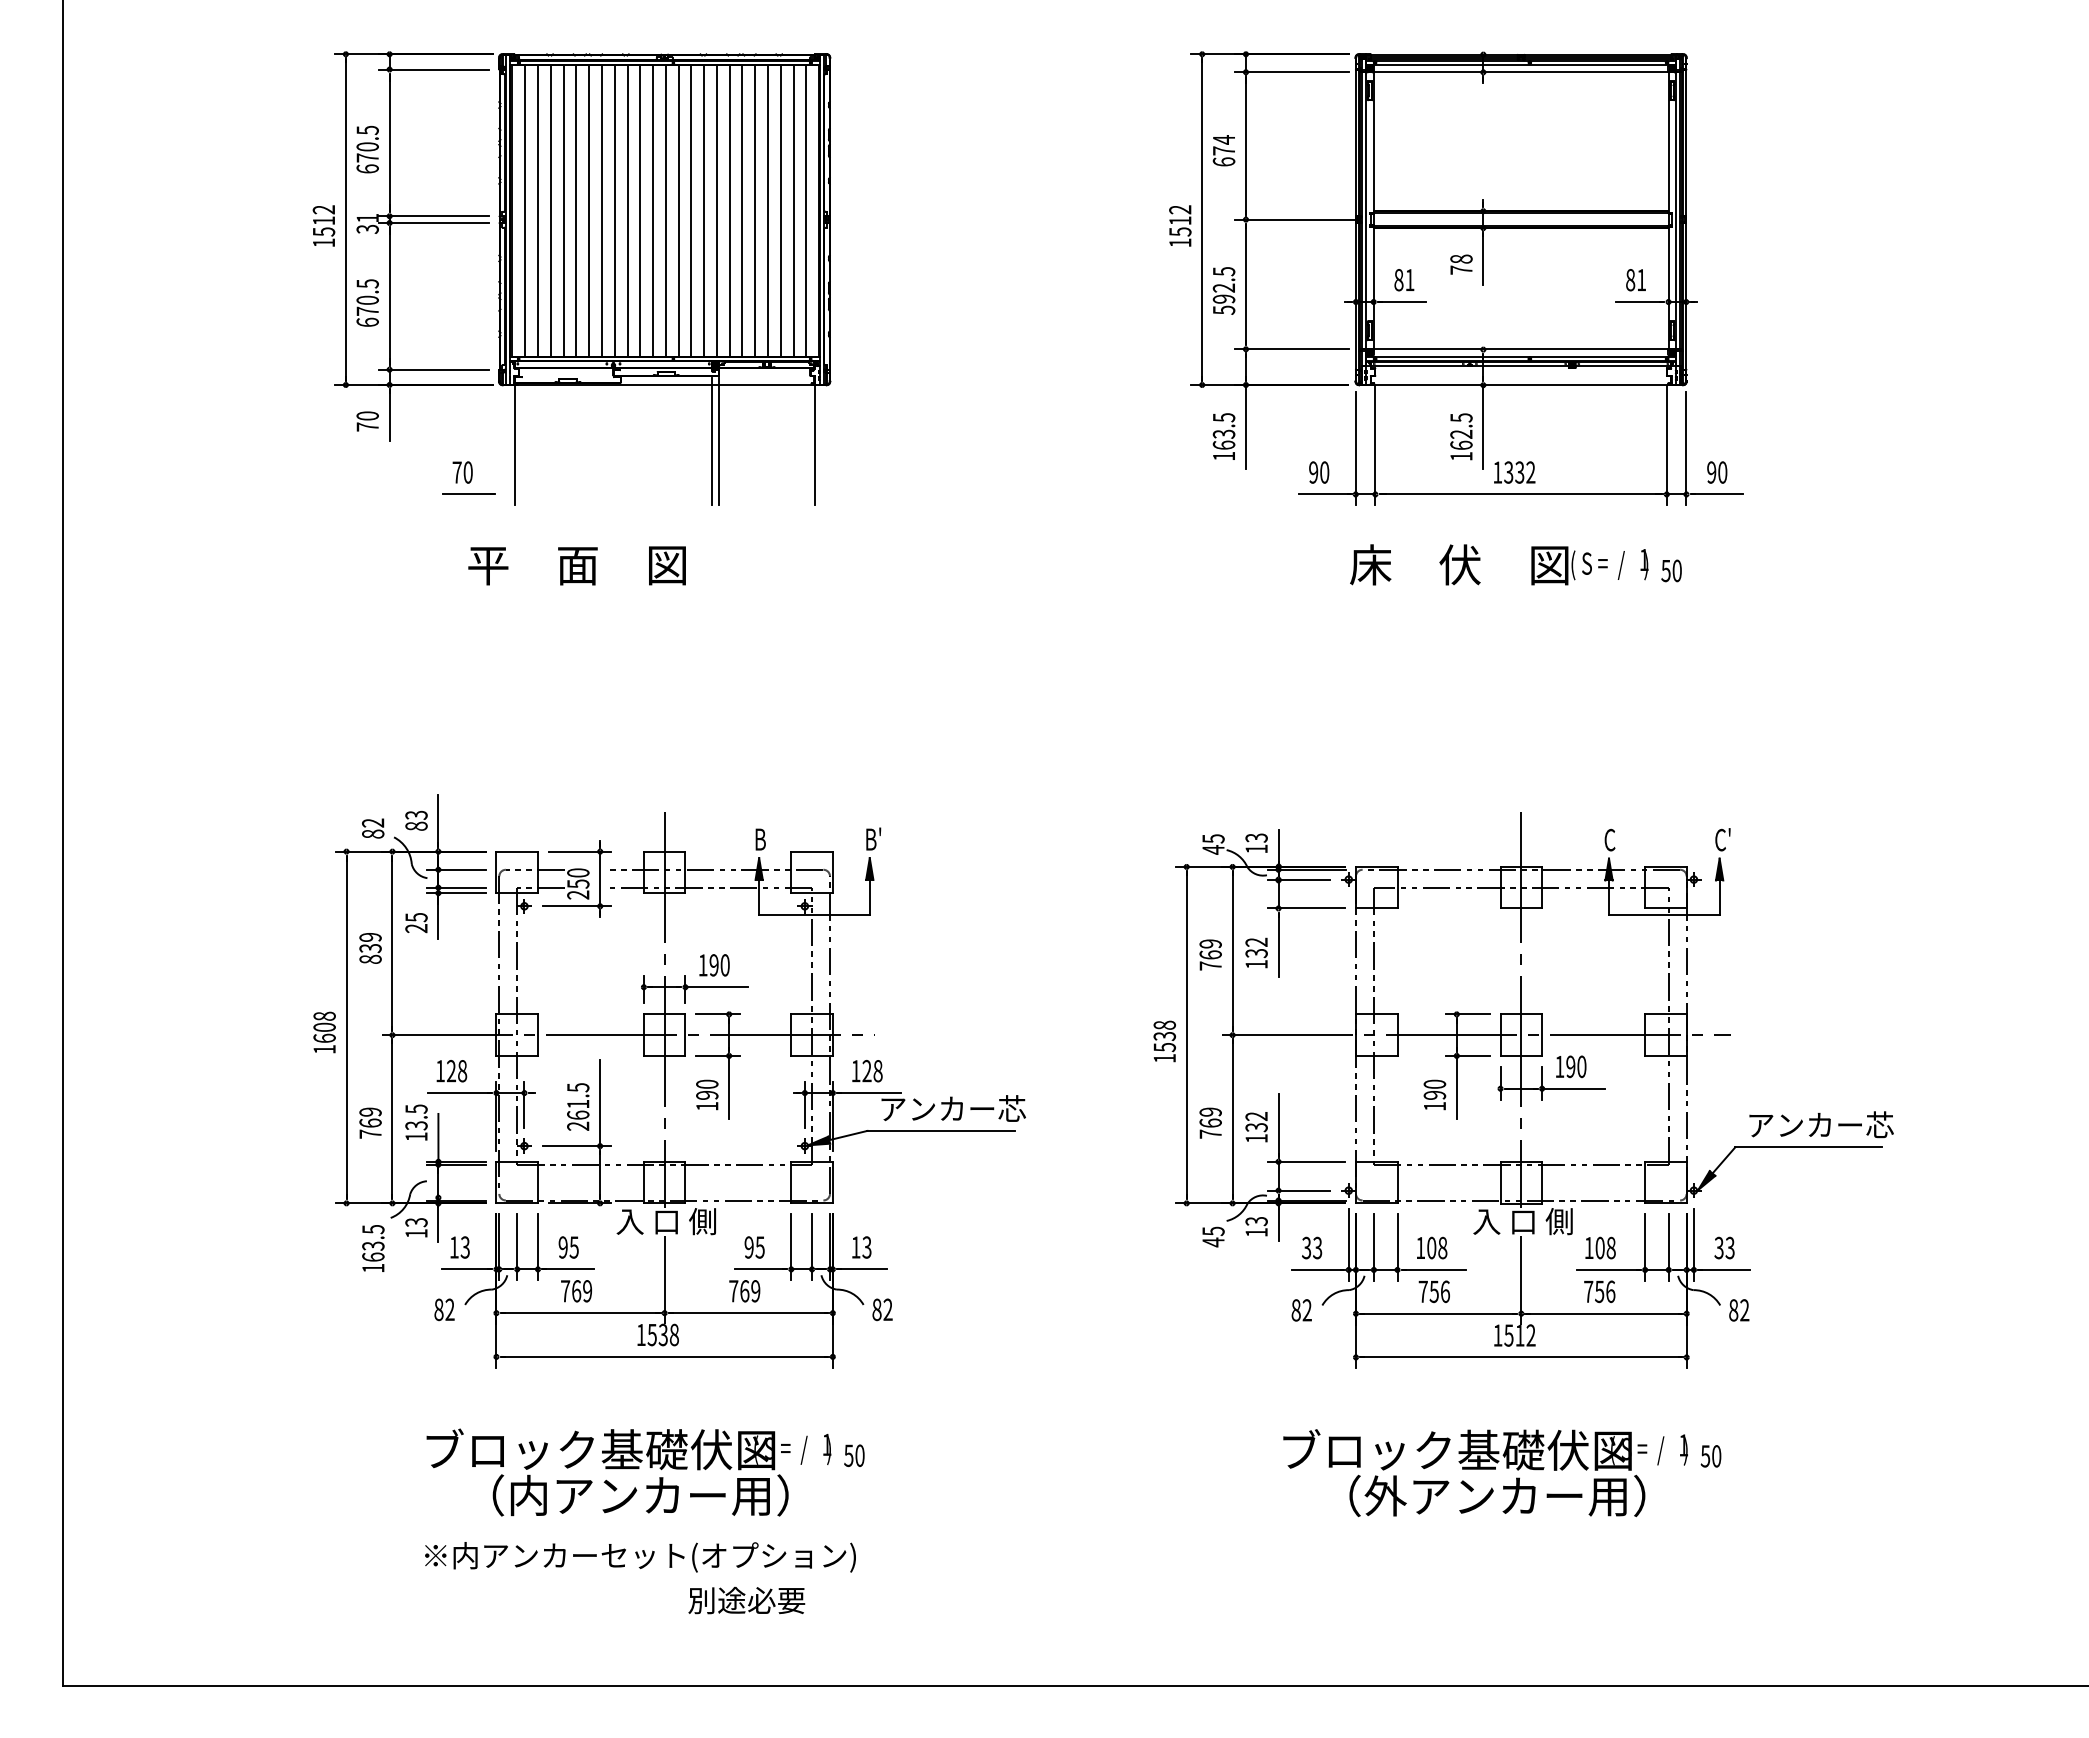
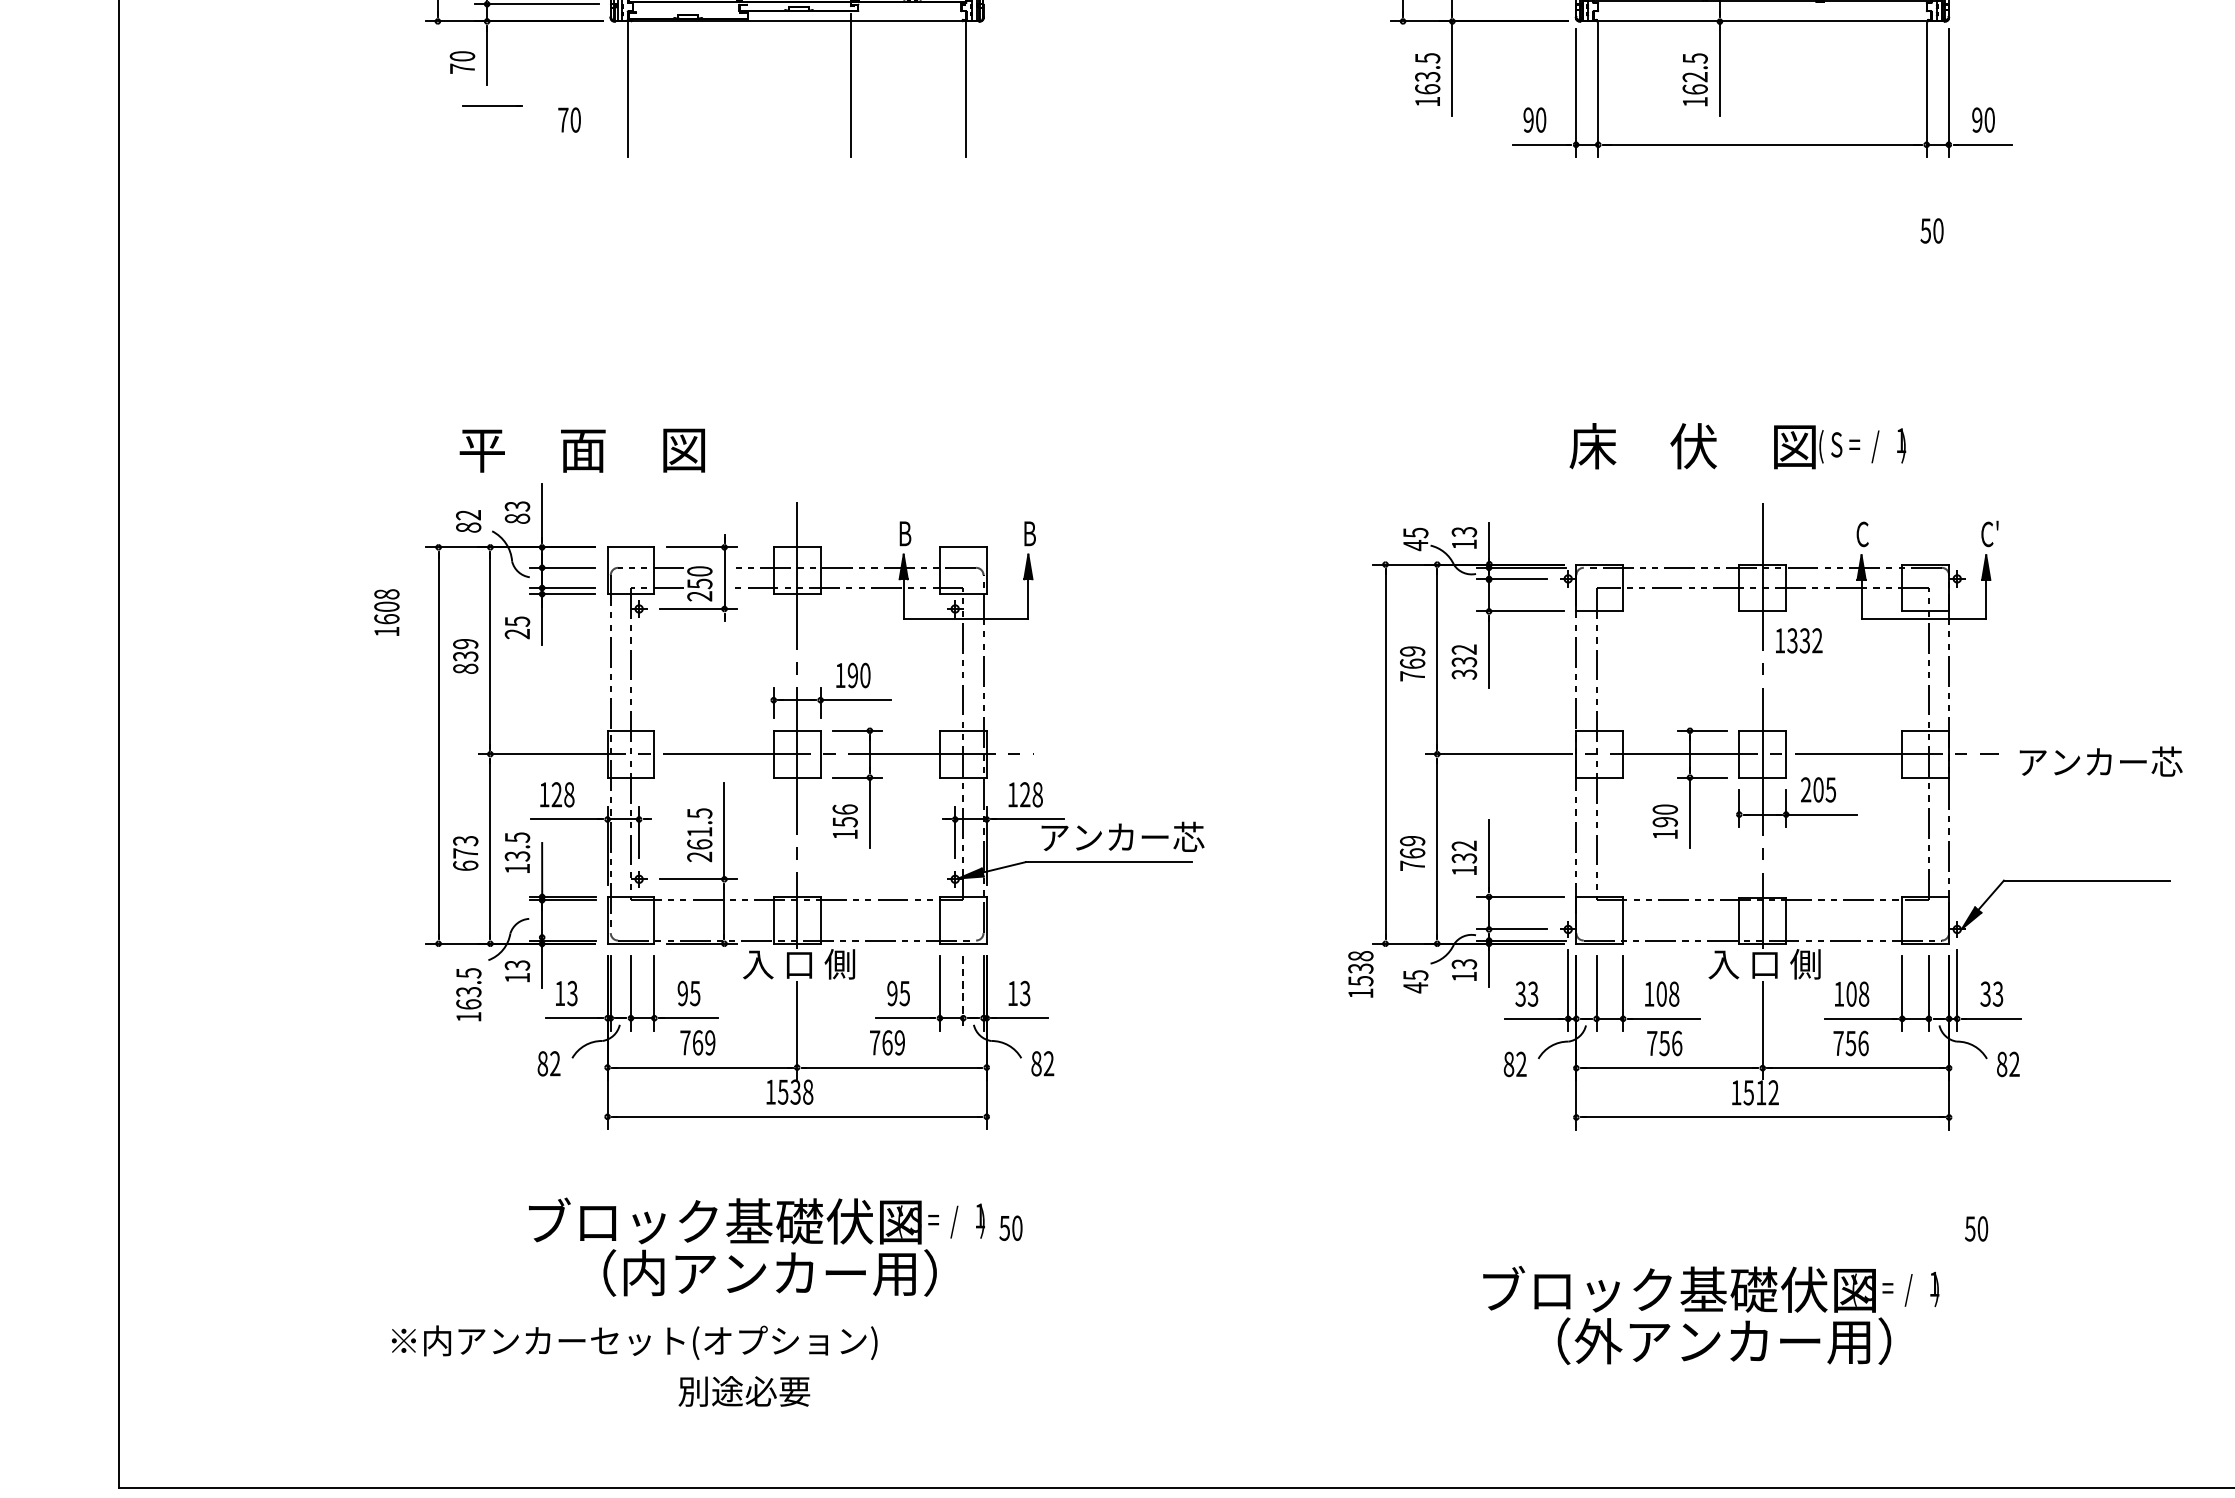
line: (719, 441) -> (858, 85), removed
text: (1514, 472) -> (1798, 640), moved
line: (468, 493) -> (491, 105), moved
text: (1499, 564) -> (1738, 445), moved
text: (576, 565) -> (581, 450), moved
text: (880, 831) -> (1040, 524), B' -> B
text: (1256, 964) -> (1464, 674), 132 -> 332
text: (324, 1032) -> (386, 612), moved
text: (1164, 1041) -> (1360, 974), moved
text: (1570, 1066) -> (1818, 789), 190 -> 205
text: (707, 1089) -> (845, 815), 190 -> 156
text: (370, 1122) -> (465, 852), 769 -> 673
text: (1821, 1124) -> (2101, 761), moved
line: (812, 1247) -> (963, 993), solid -> dashed
text: (1485, 1473) -> (1711, 1315), moved
text: (640, 1557) -> (634, 1342), moved
text: (746, 1600) -> (744, 1391), moved

